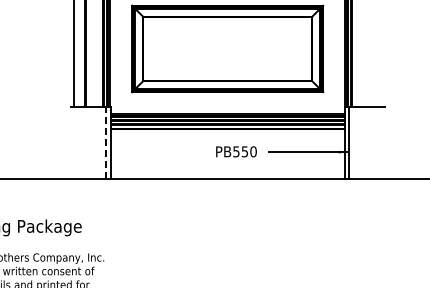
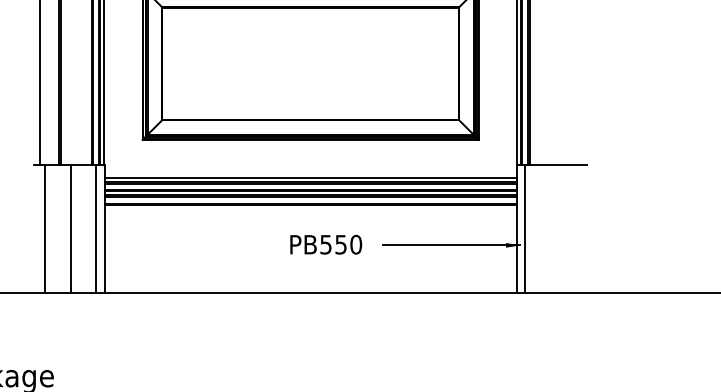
line: (76, 142) -> (44, 228), added
line: (91, 142) -> (71, 228), added
line: (105, 142) -> (95, 228), dashed -> solid

